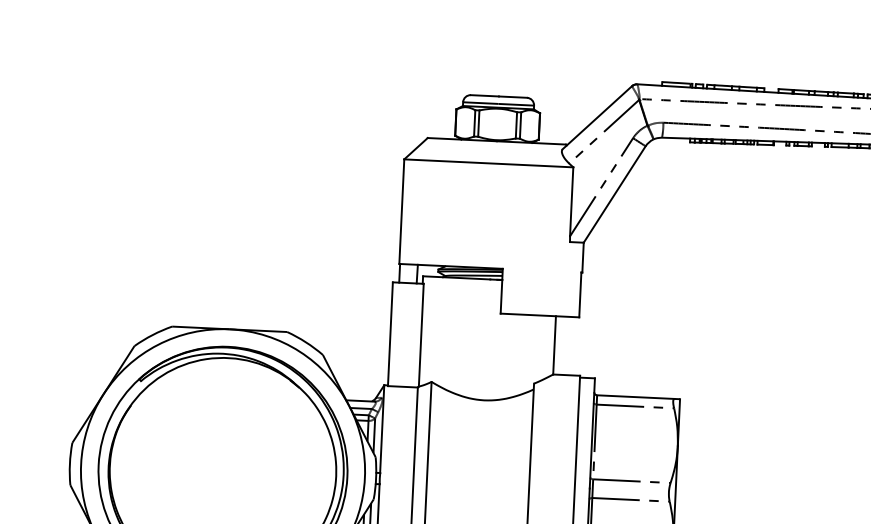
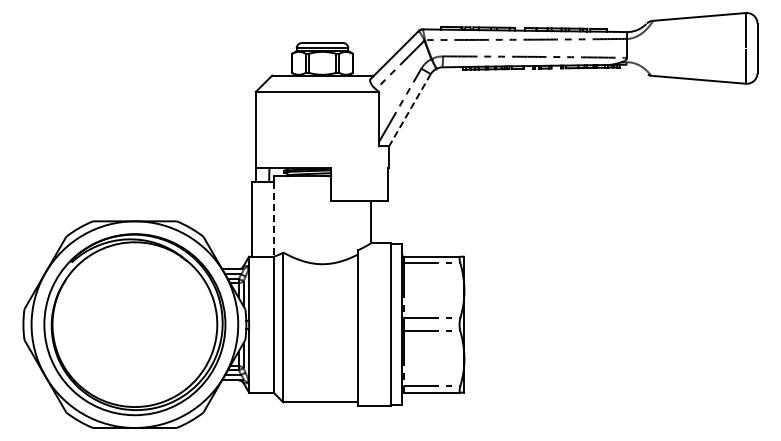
line: (614, 194) -> (409, 110), solid -> dashed
line: (421, 335) -> (274, 219), solid -> dashed

